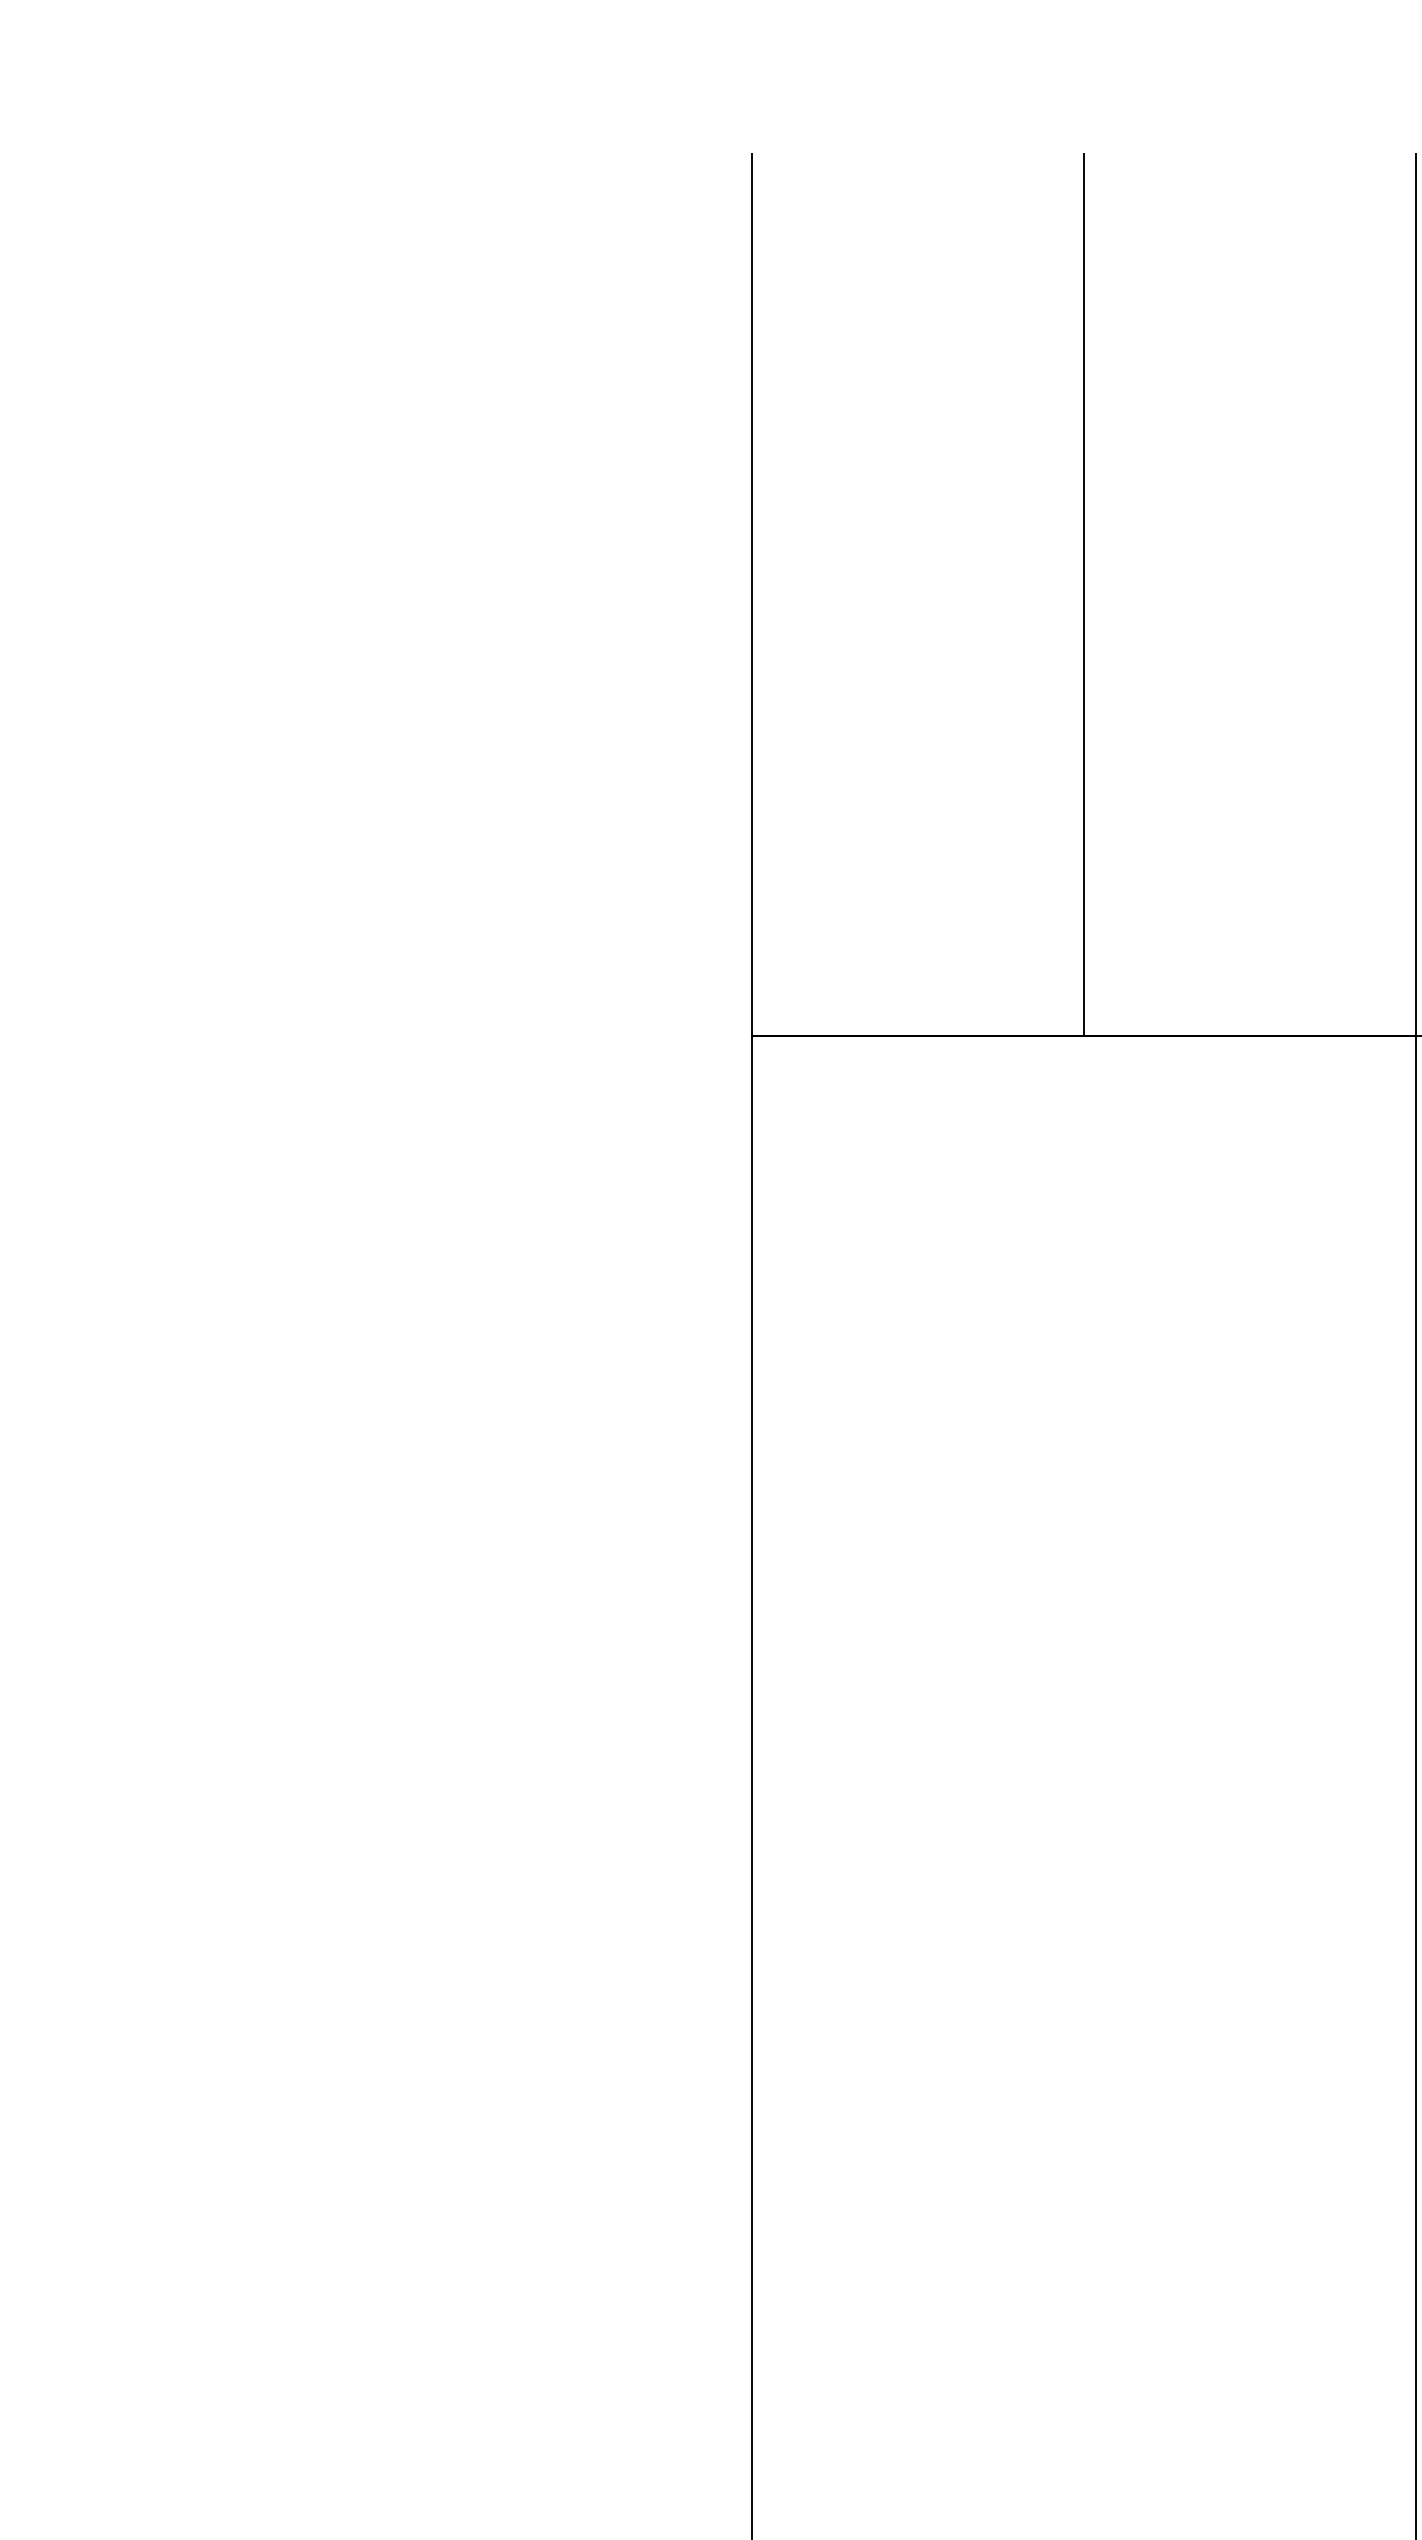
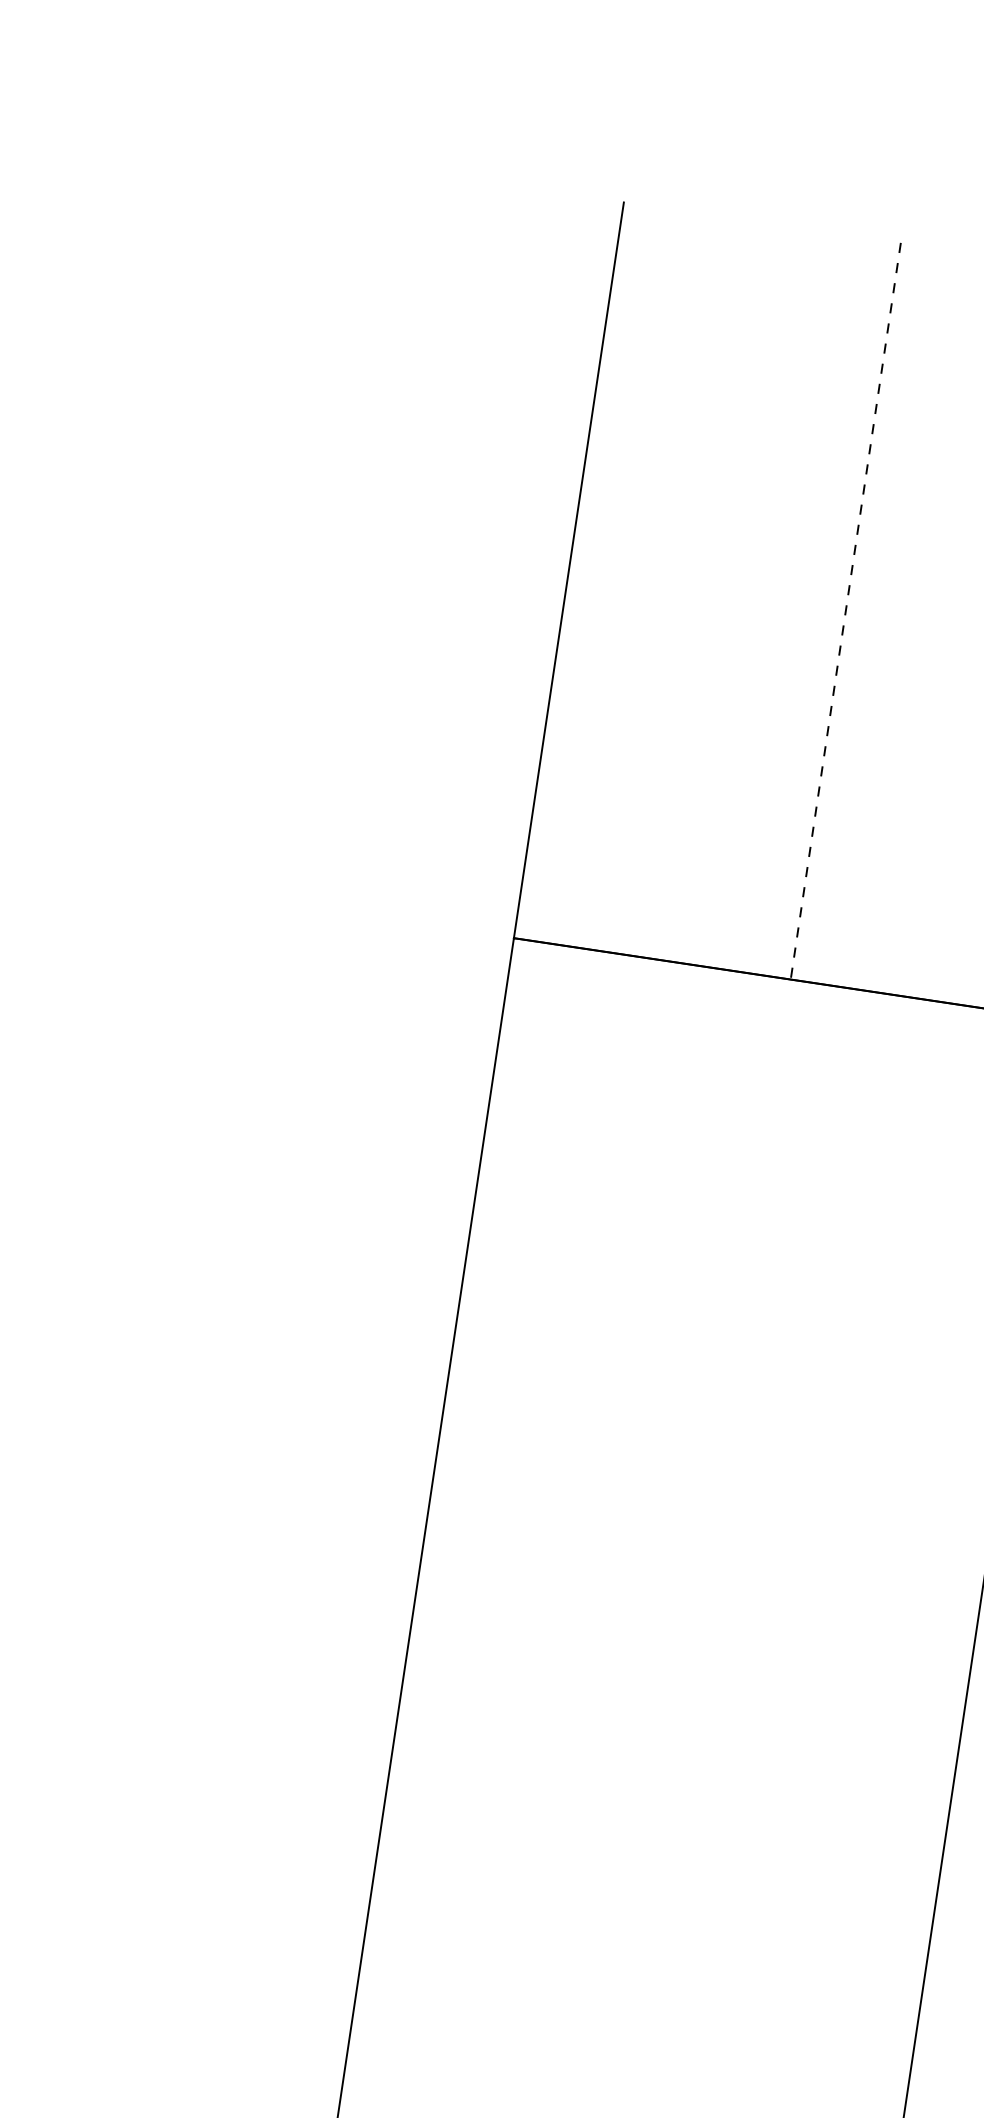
line: (1084, 594) -> (846, 611), solid -> dashed

